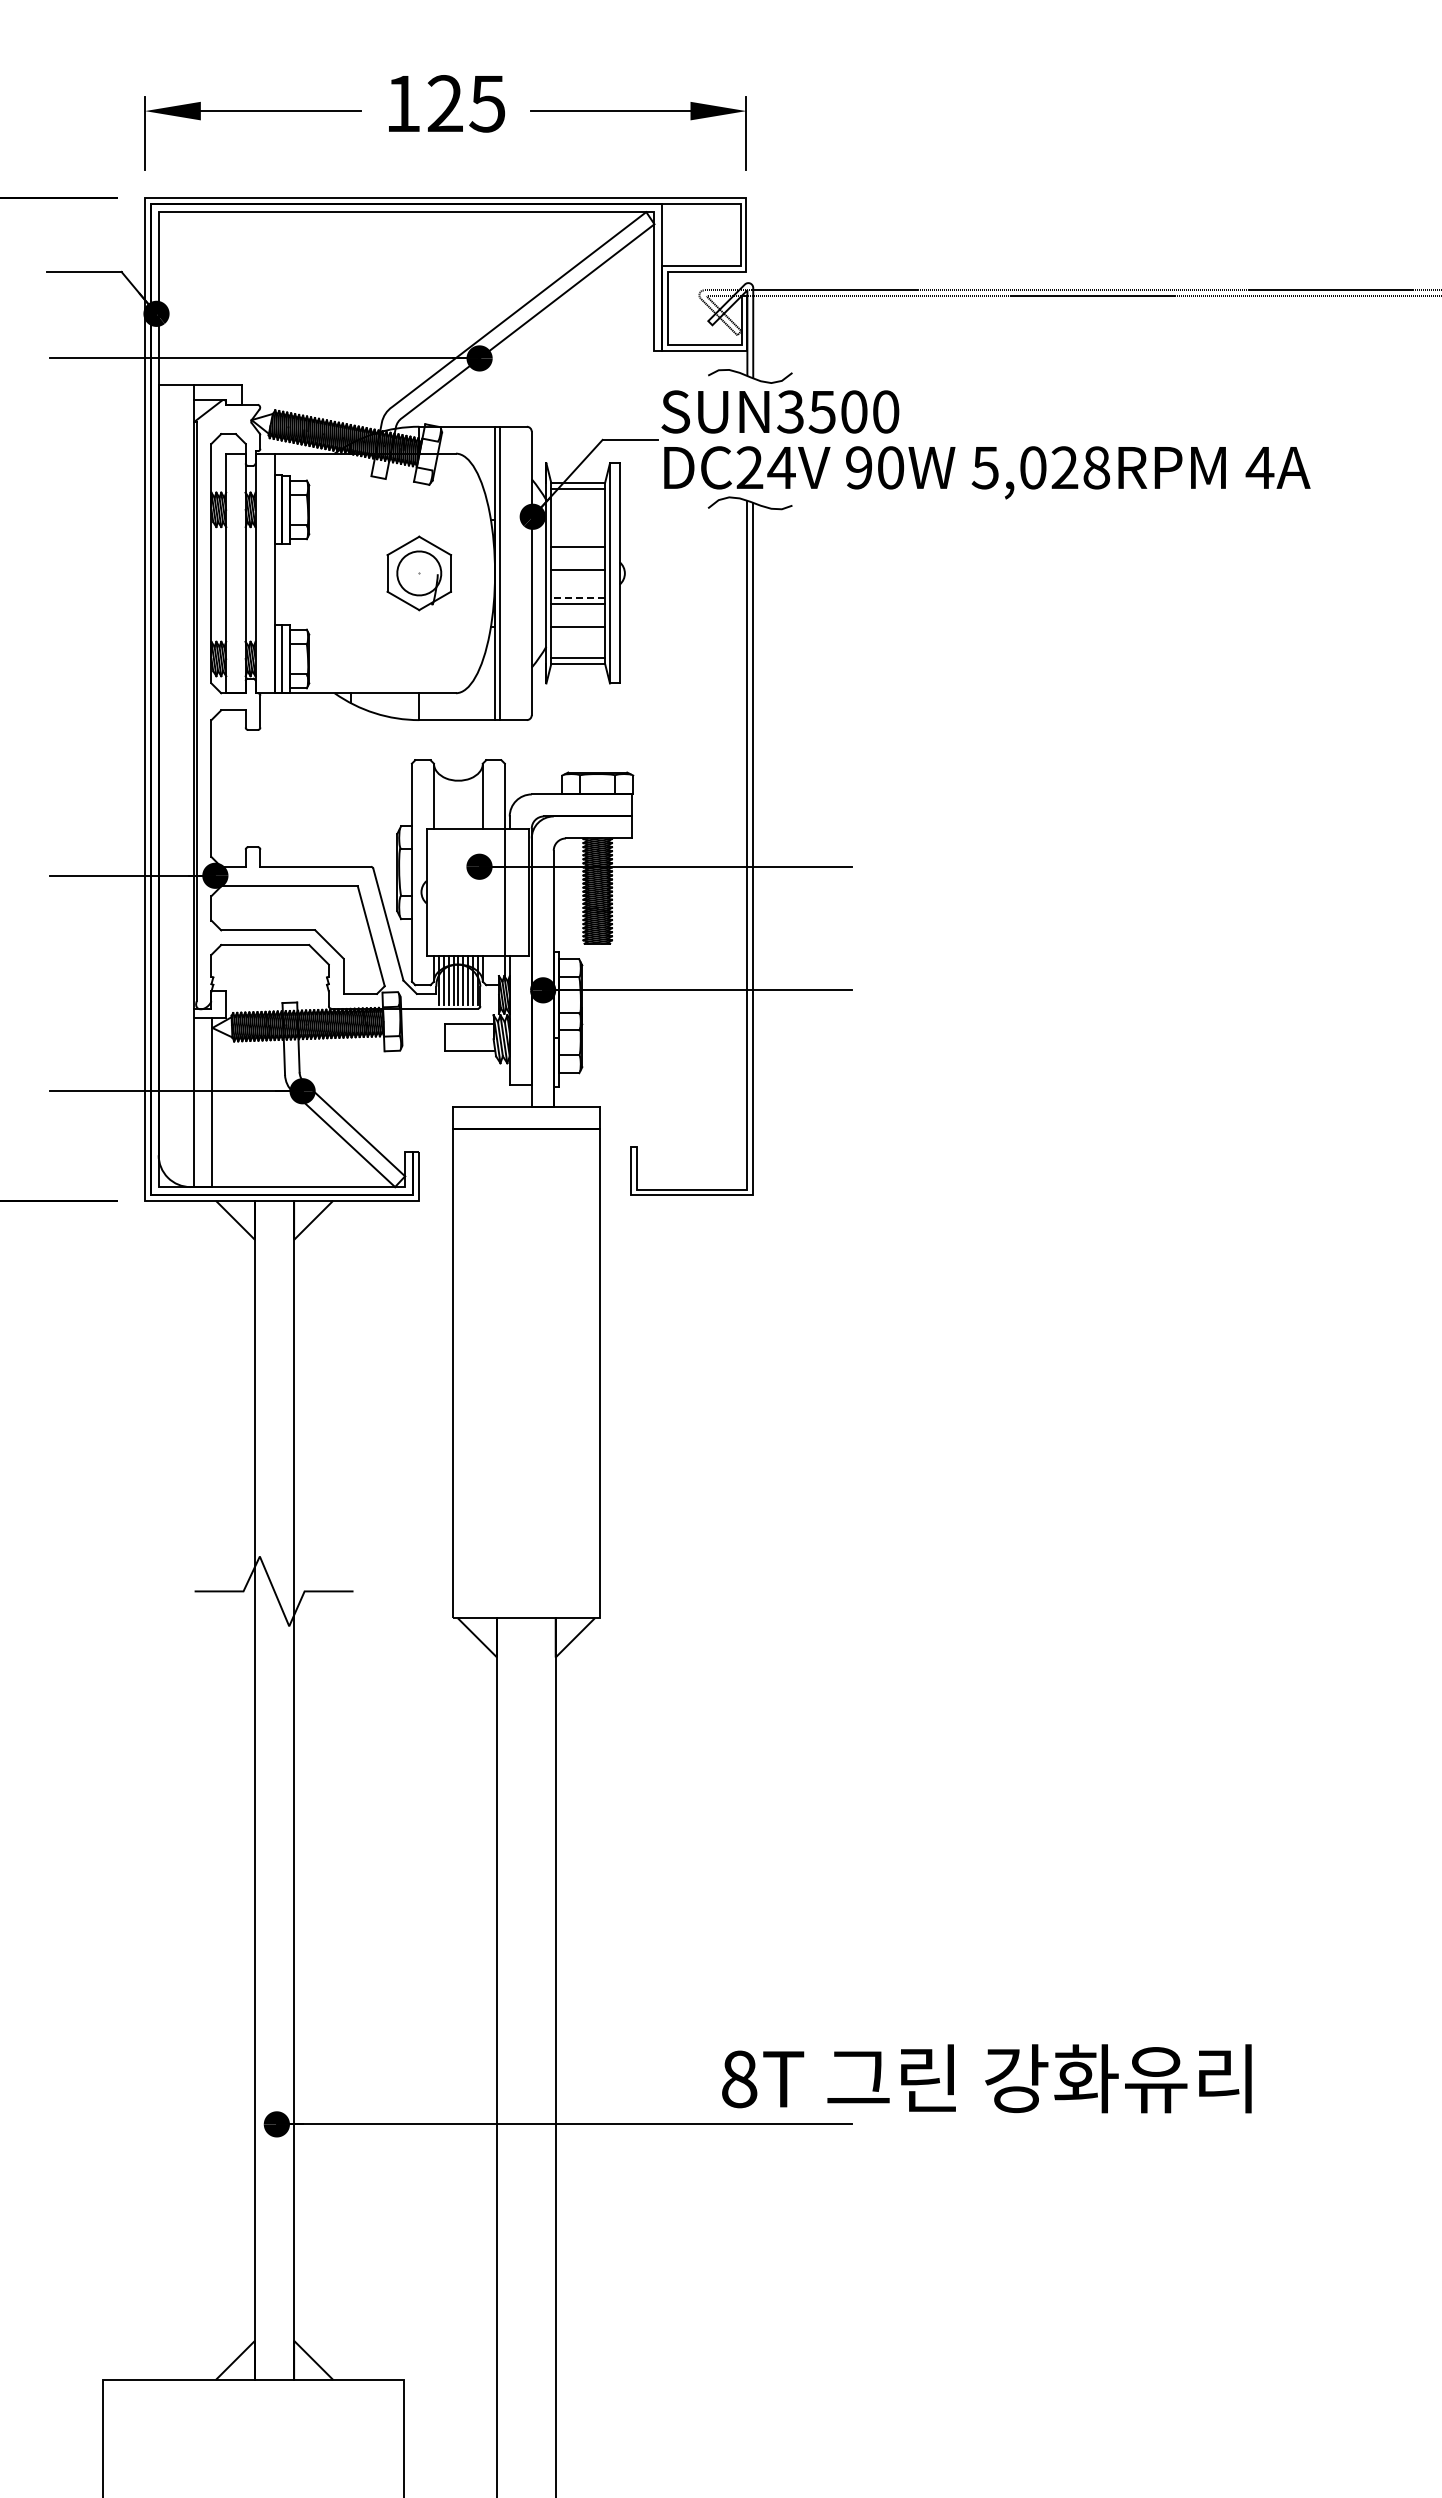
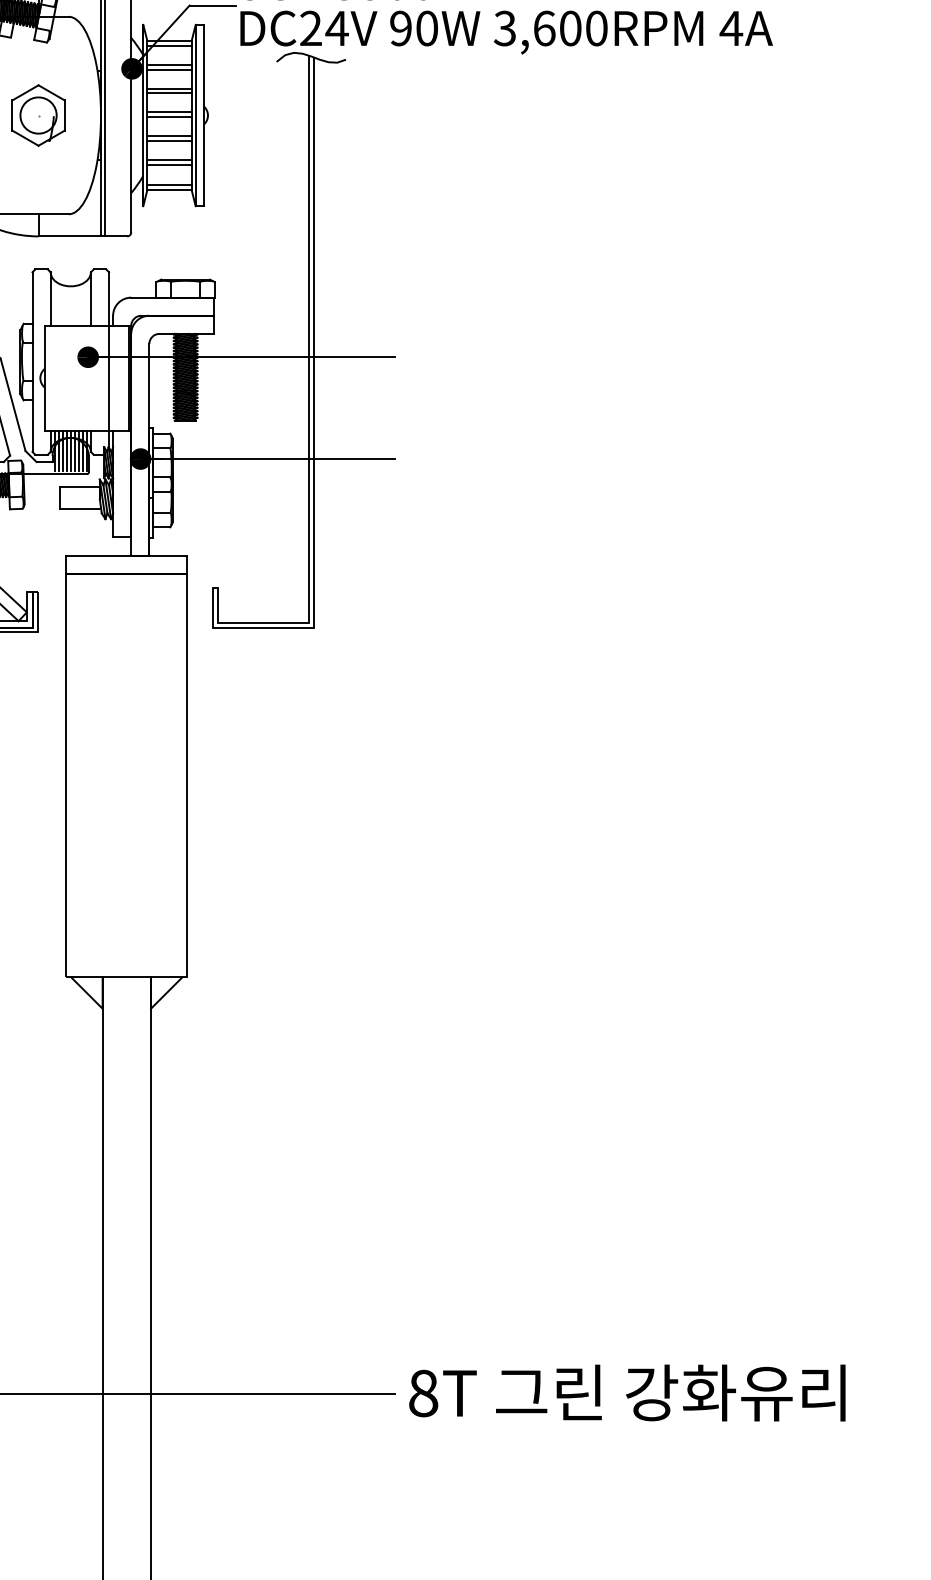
text: (1040, 467) -> (550, 28), 5,028RPM -> 3,600RPM
line: (578, 511) -> (169, 64), added
line: (578, 517) -> (169, 69), added
line: (578, 540) -> (169, 88), added
line: (578, 575) -> (169, 117), added
line: (578, 598) -> (169, 136), dashed -> solid
line: (578, 633) -> (169, 165), added
text: (986, 2078) -> (627, 1392), moved

